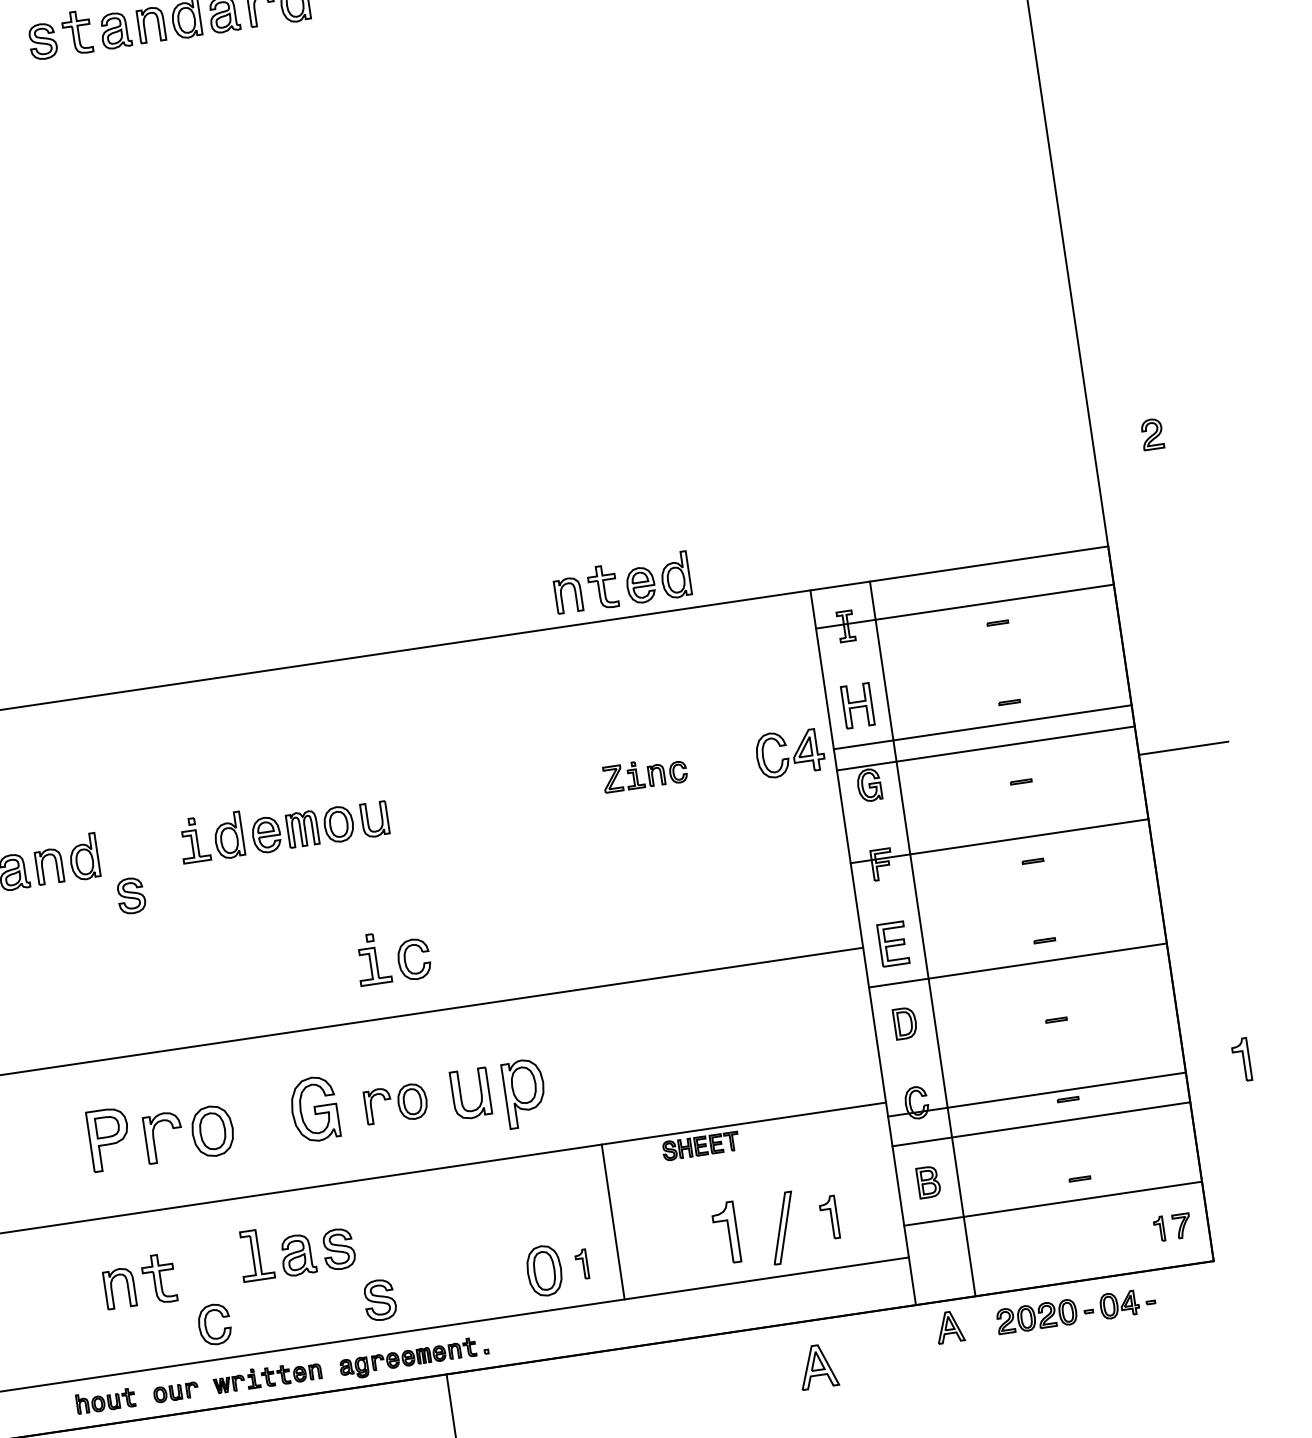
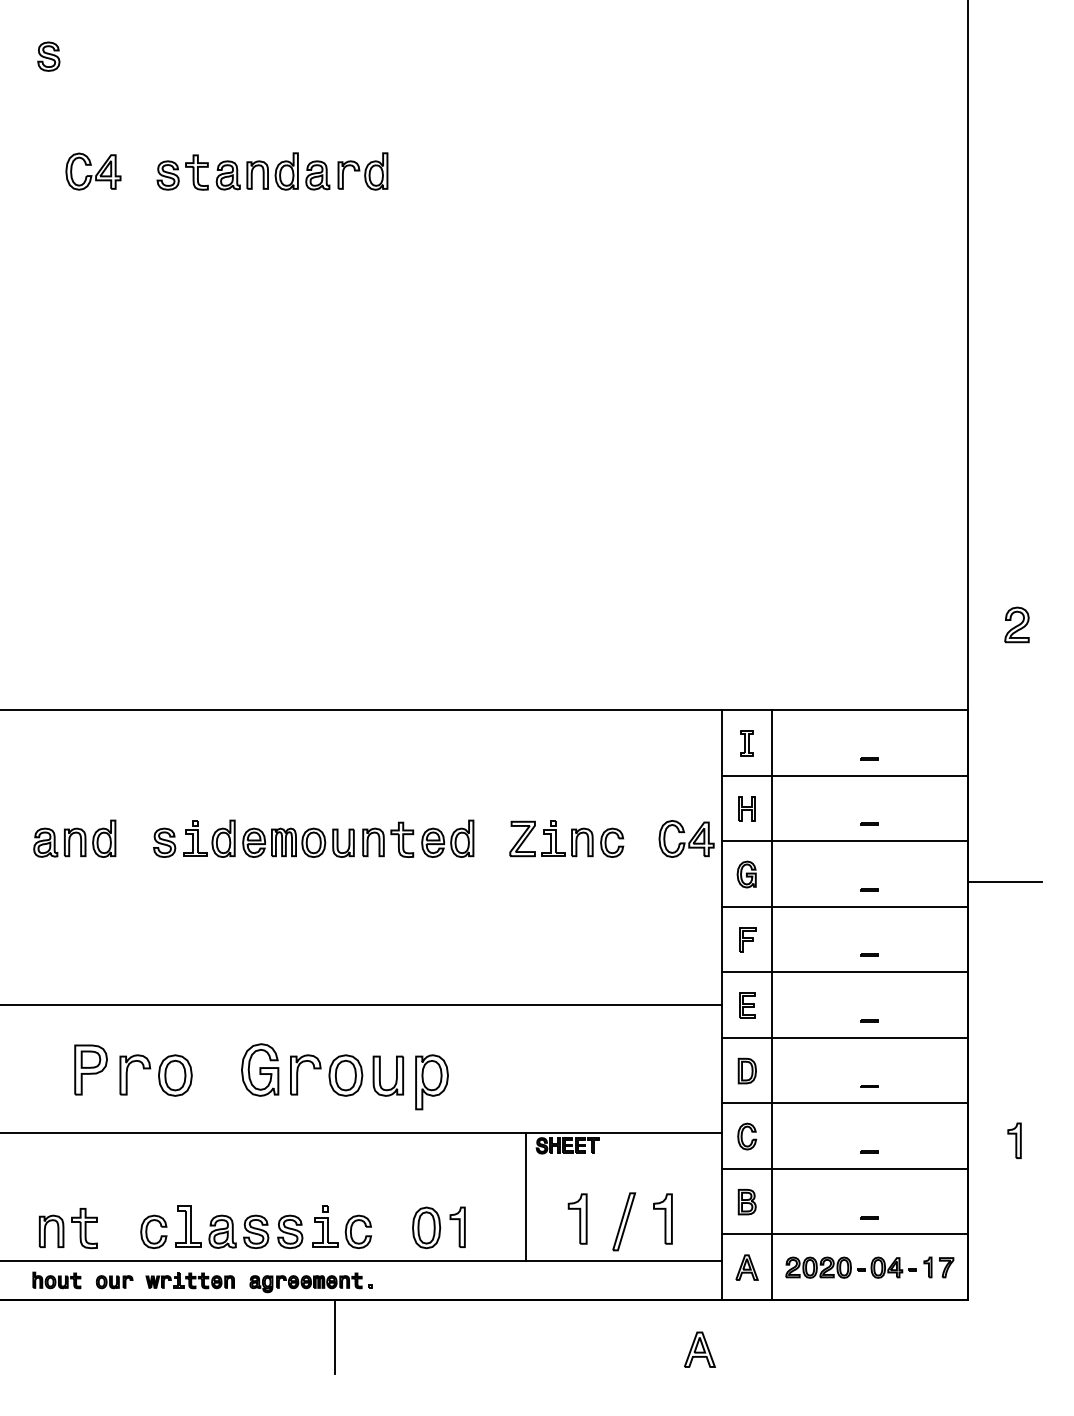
part: (1151, 433) -> (1016, 624), size x1.43
part: (622, 582) -> (418, 838), moved
line: (965, 606) -> (845, 775), moved
part: (857, 705) -> (746, 808), size x0.71
line: (986, 748) -> (845, 906), moved
part: (644, 773) -> (566, 838), size x1.67
line: (999, 841) -> (845, 972), moved
part: (131, 895) -> (164, 842), moved
part: (893, 943) -> (747, 1005), size x0.71
part: (394, 956) -> (342, 1227), moved
line: (1037, 1094) -> (845, 1103), moved
part: (395, 1104) -> (326, 1075), size x1.43
part: (828, 1217) -> (662, 1218), size x1.43
line: (612, 1221) -> (525, 1196), moved
part: (297, 1248) -> (222, 1226), moved
part: (581, 1263) -> (457, 1226), size x1.67
part: (138, 1282) -> (67, 1228), moved
part: (1075, 1310) -> (850, 1267), moved
part: (949, 1327) -> (746, 1267), moved
part: (817, 1366) -> (699, 1349), moved

